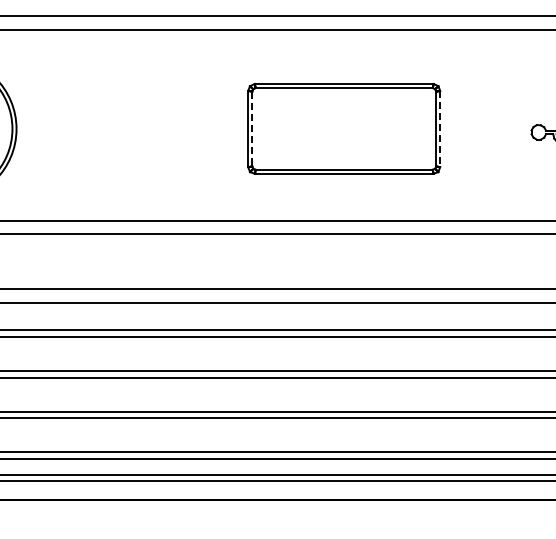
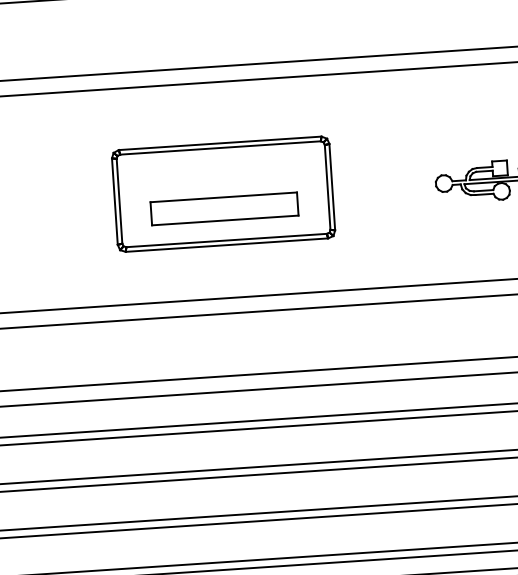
line: (252, 129) -> (119, 201), dashed -> solid
line: (440, 129) -> (332, 187), dashed -> solid
part: (344, 141) -> (224, 208), added

